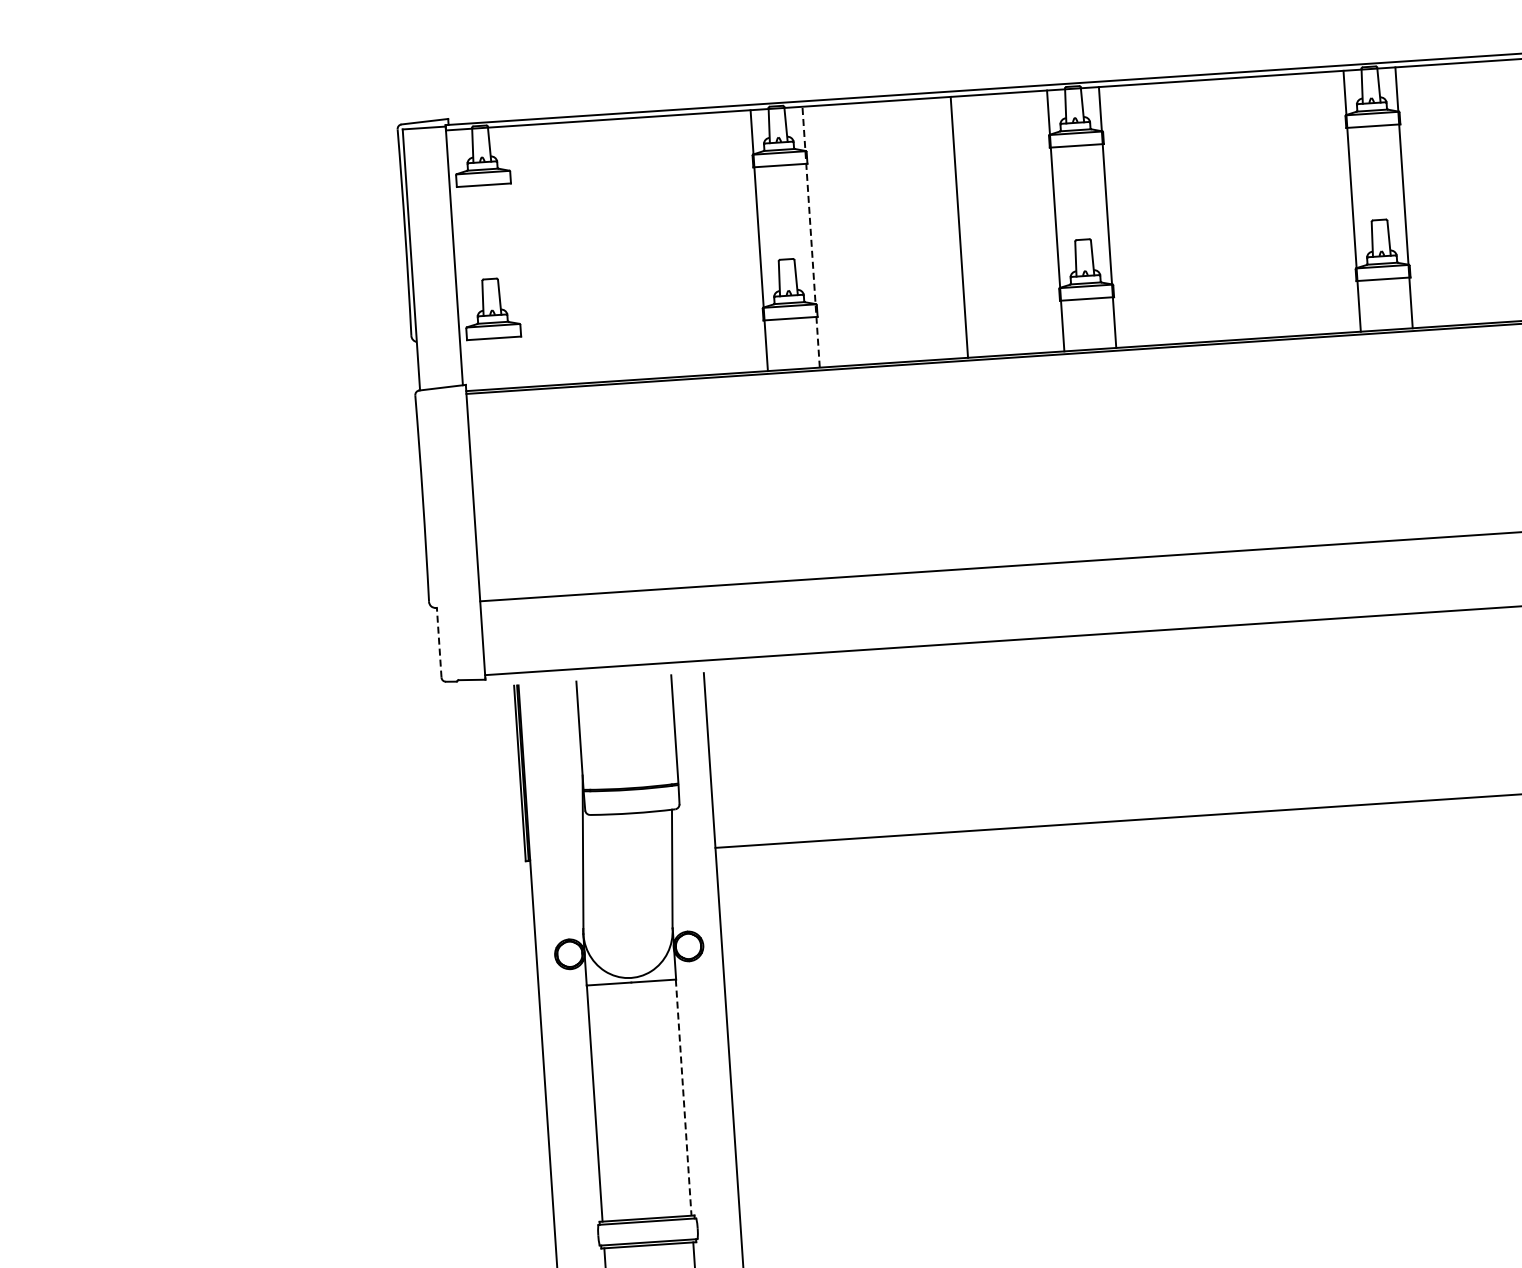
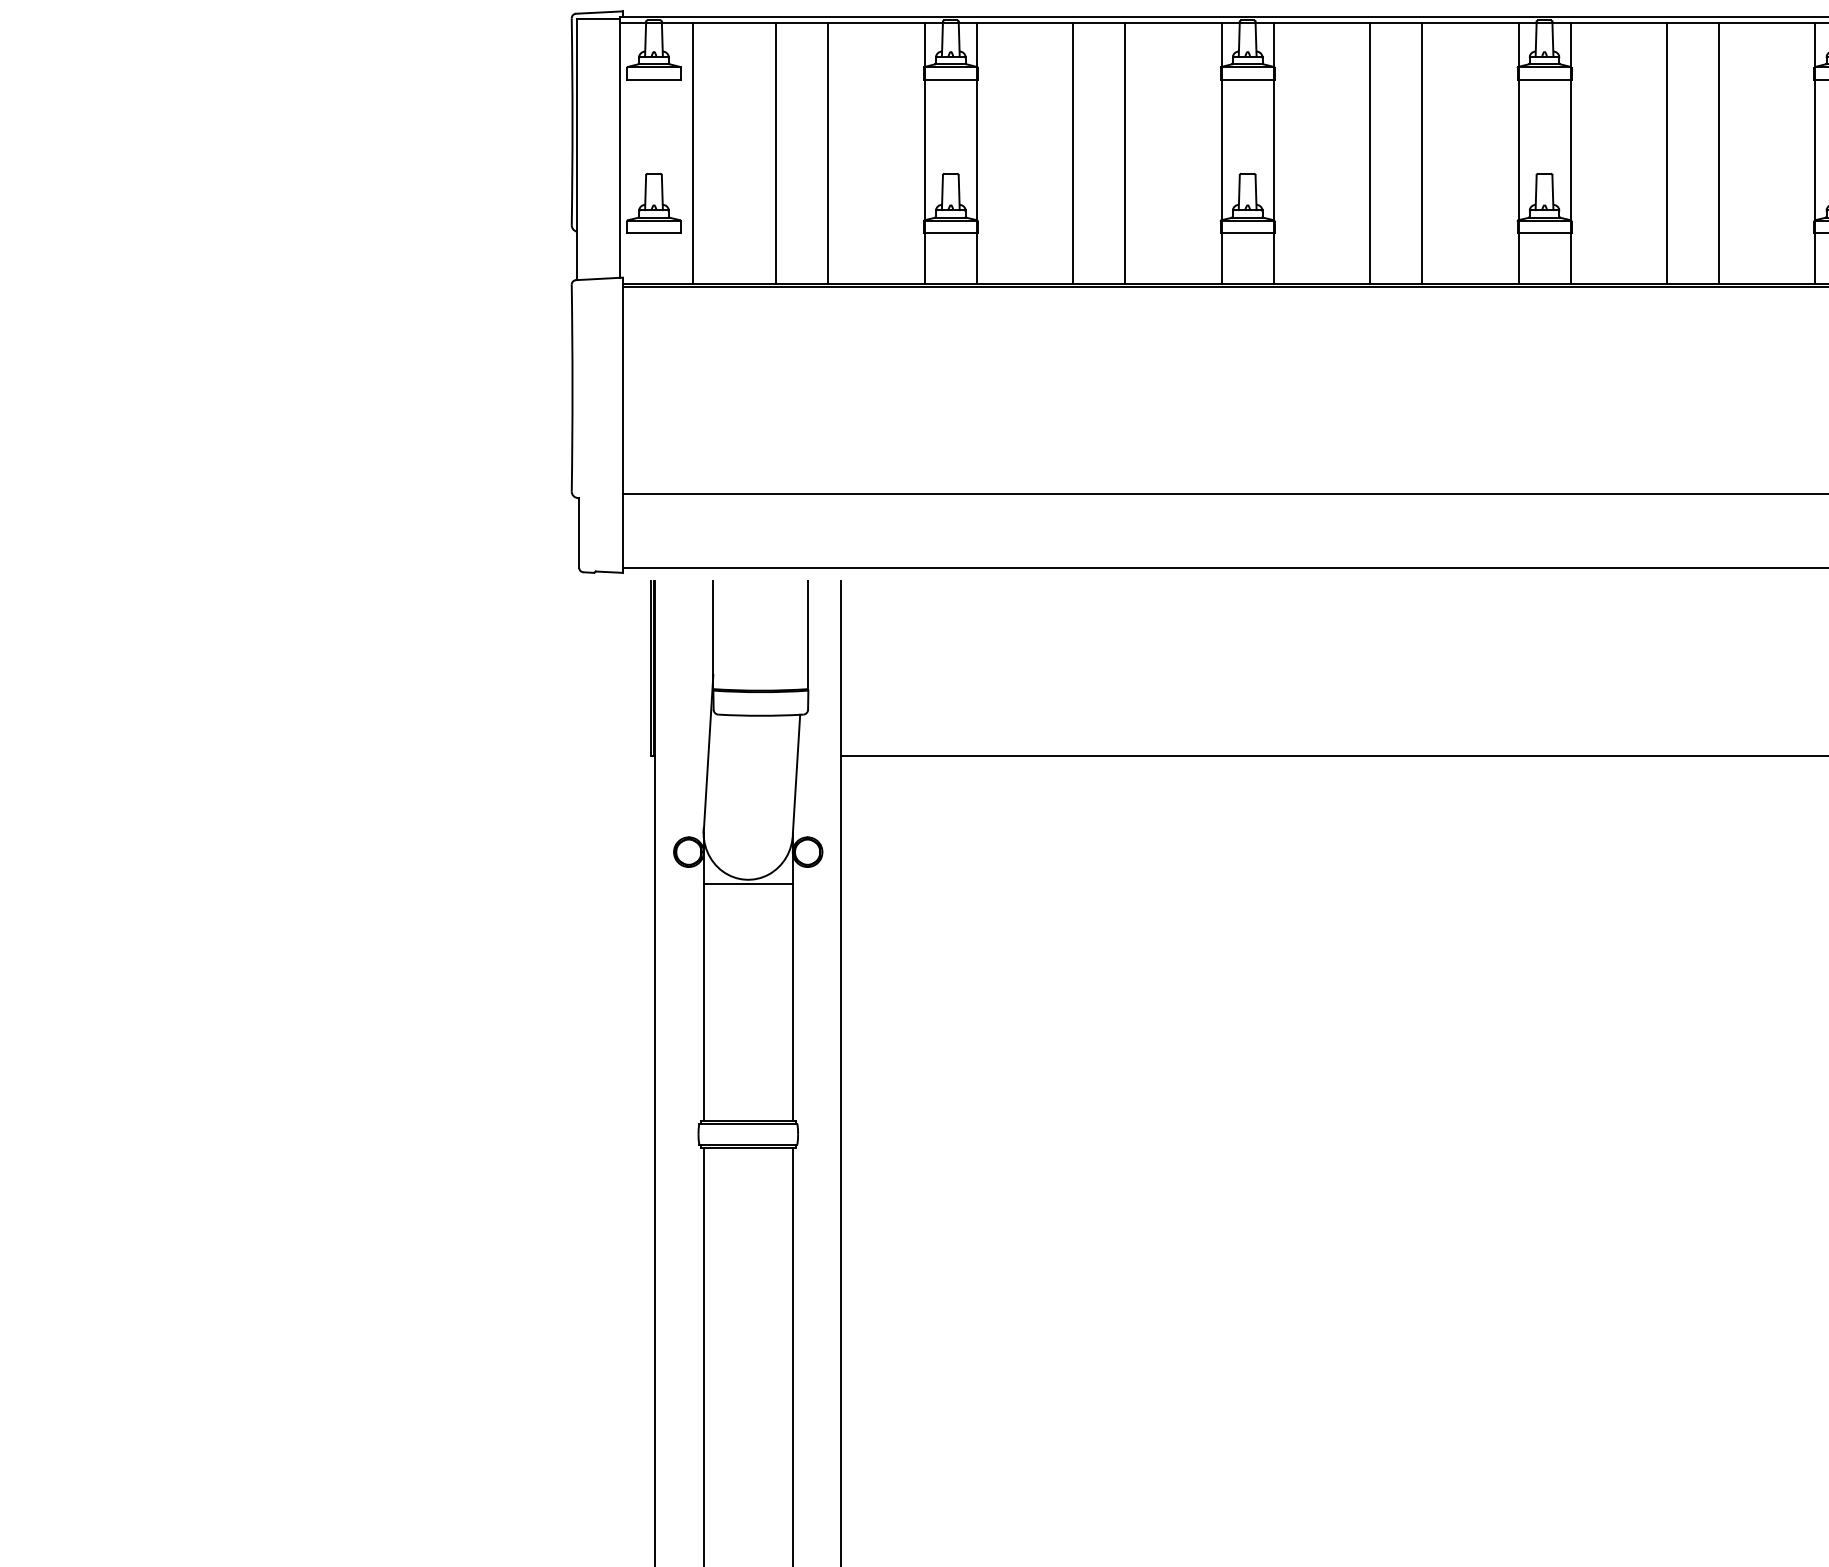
line: (1499, 190) -> (1666, 152), added
line: (1256, 206) -> (1422, 152), added
line: (1204, 210) -> (1370, 152), added
line: (907, 230) -> (1073, 152), added
line: (810, 237) -> (976, 153), dashed -> solid
line: (662, 246) -> (828, 152), added
line: (611, 249) -> (776, 152), added
line: (528, 255) -> (693, 152), added
line: (439, 642) -> (579, 532), dashed -> solid
line: (683, 1098) -> (792, 1003), dashed -> solid

